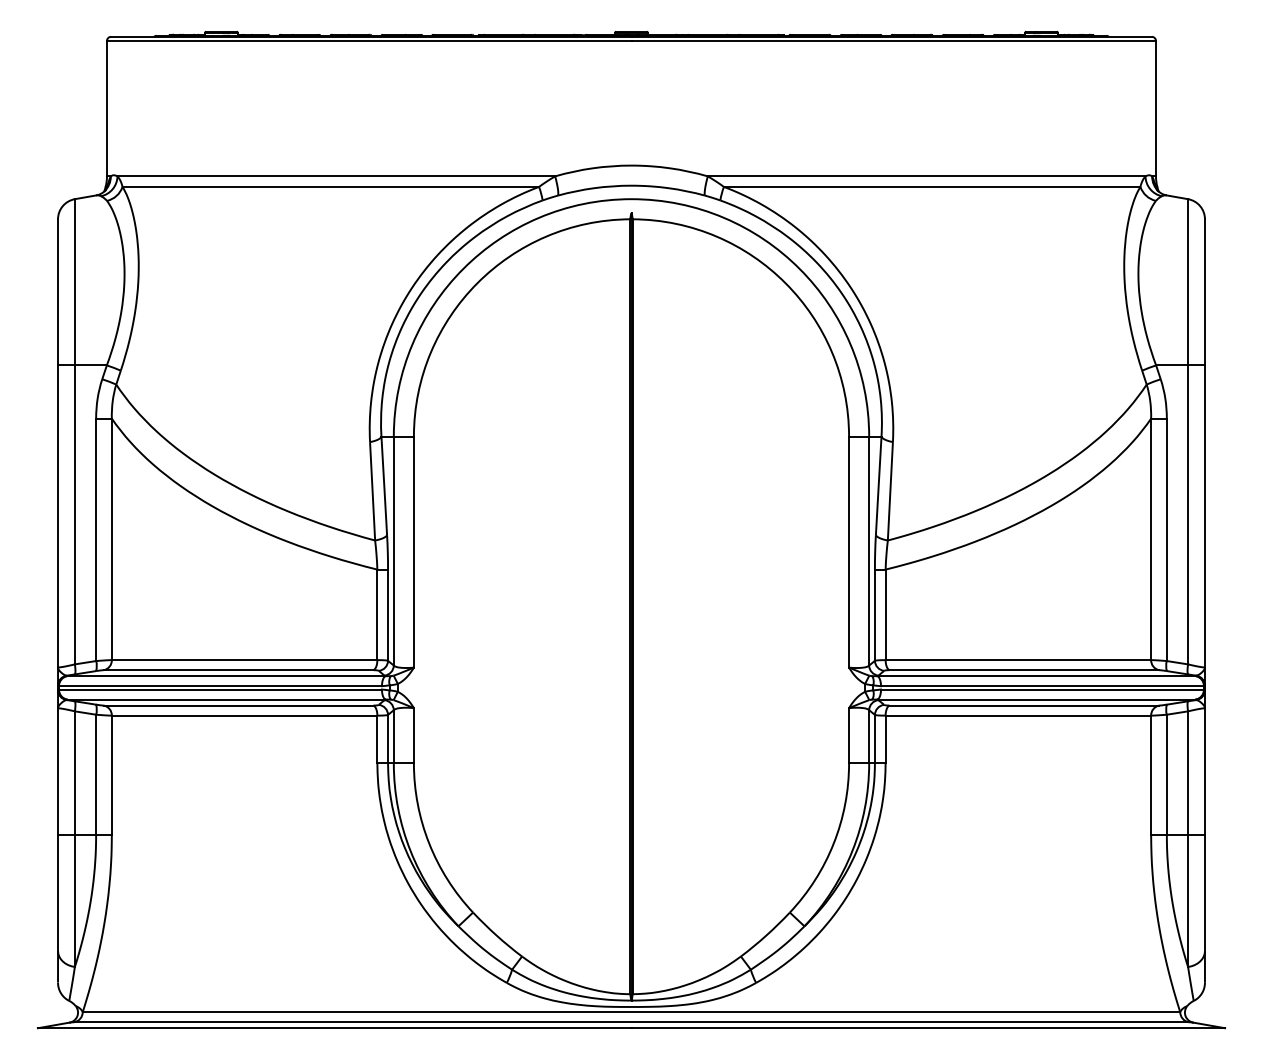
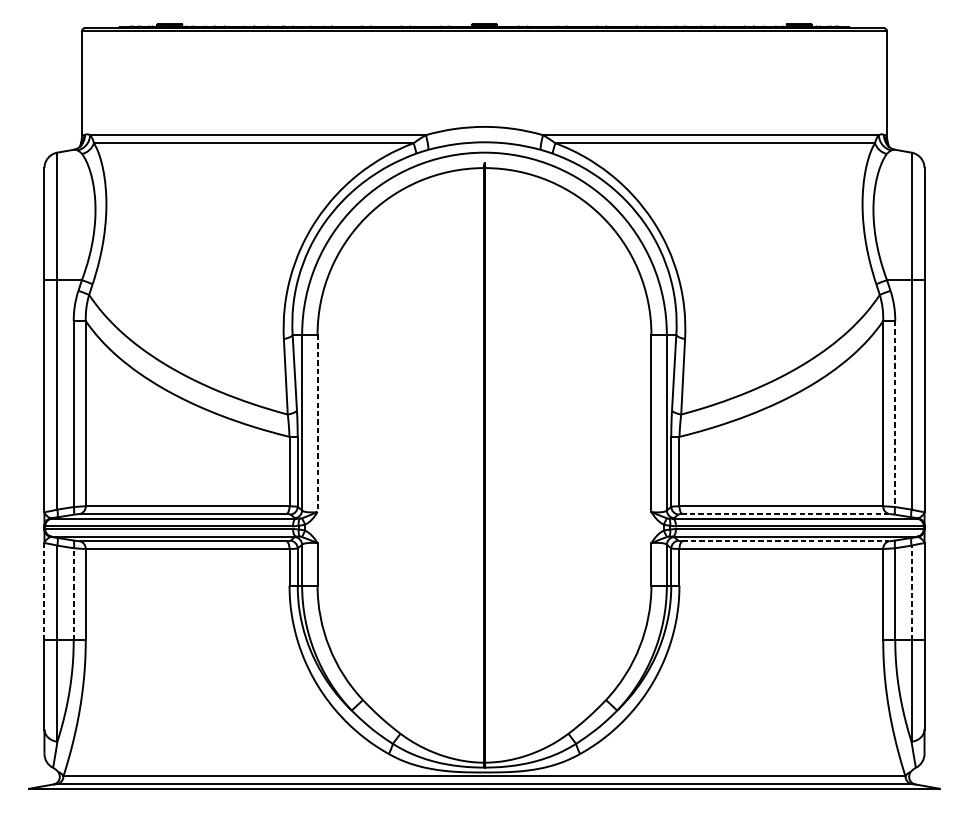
line: (1166, 540) -> (895, 414), solid -> dashed
line: (413, 552) -> (317, 423), solid -> dashed
line: (1024, 670) -> (786, 514), solid -> dashed
line: (1024, 705) -> (786, 541), solid -> dashed
line: (58, 771) -> (44, 591), solid -> dashed
line: (1188, 773) -> (911, 593), solid -> dashed
line: (96, 774) -> (73, 594), solid -> dashed

